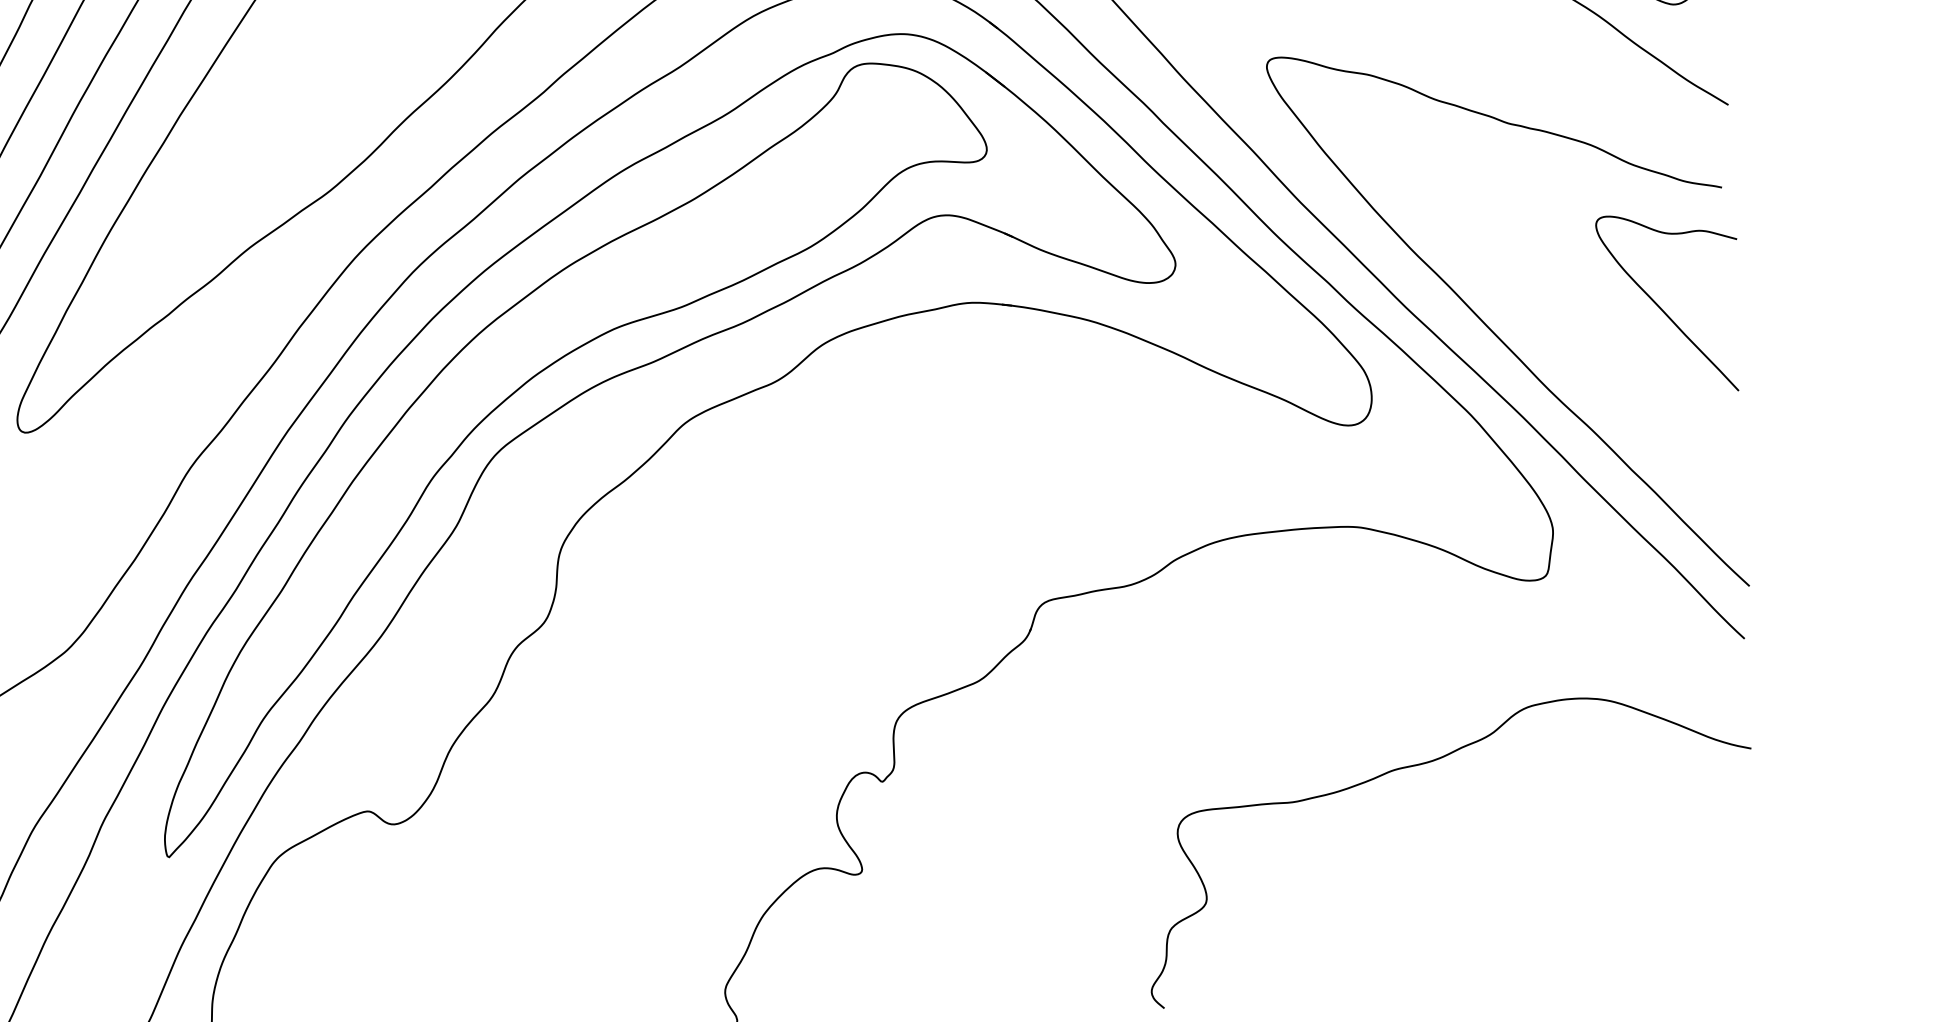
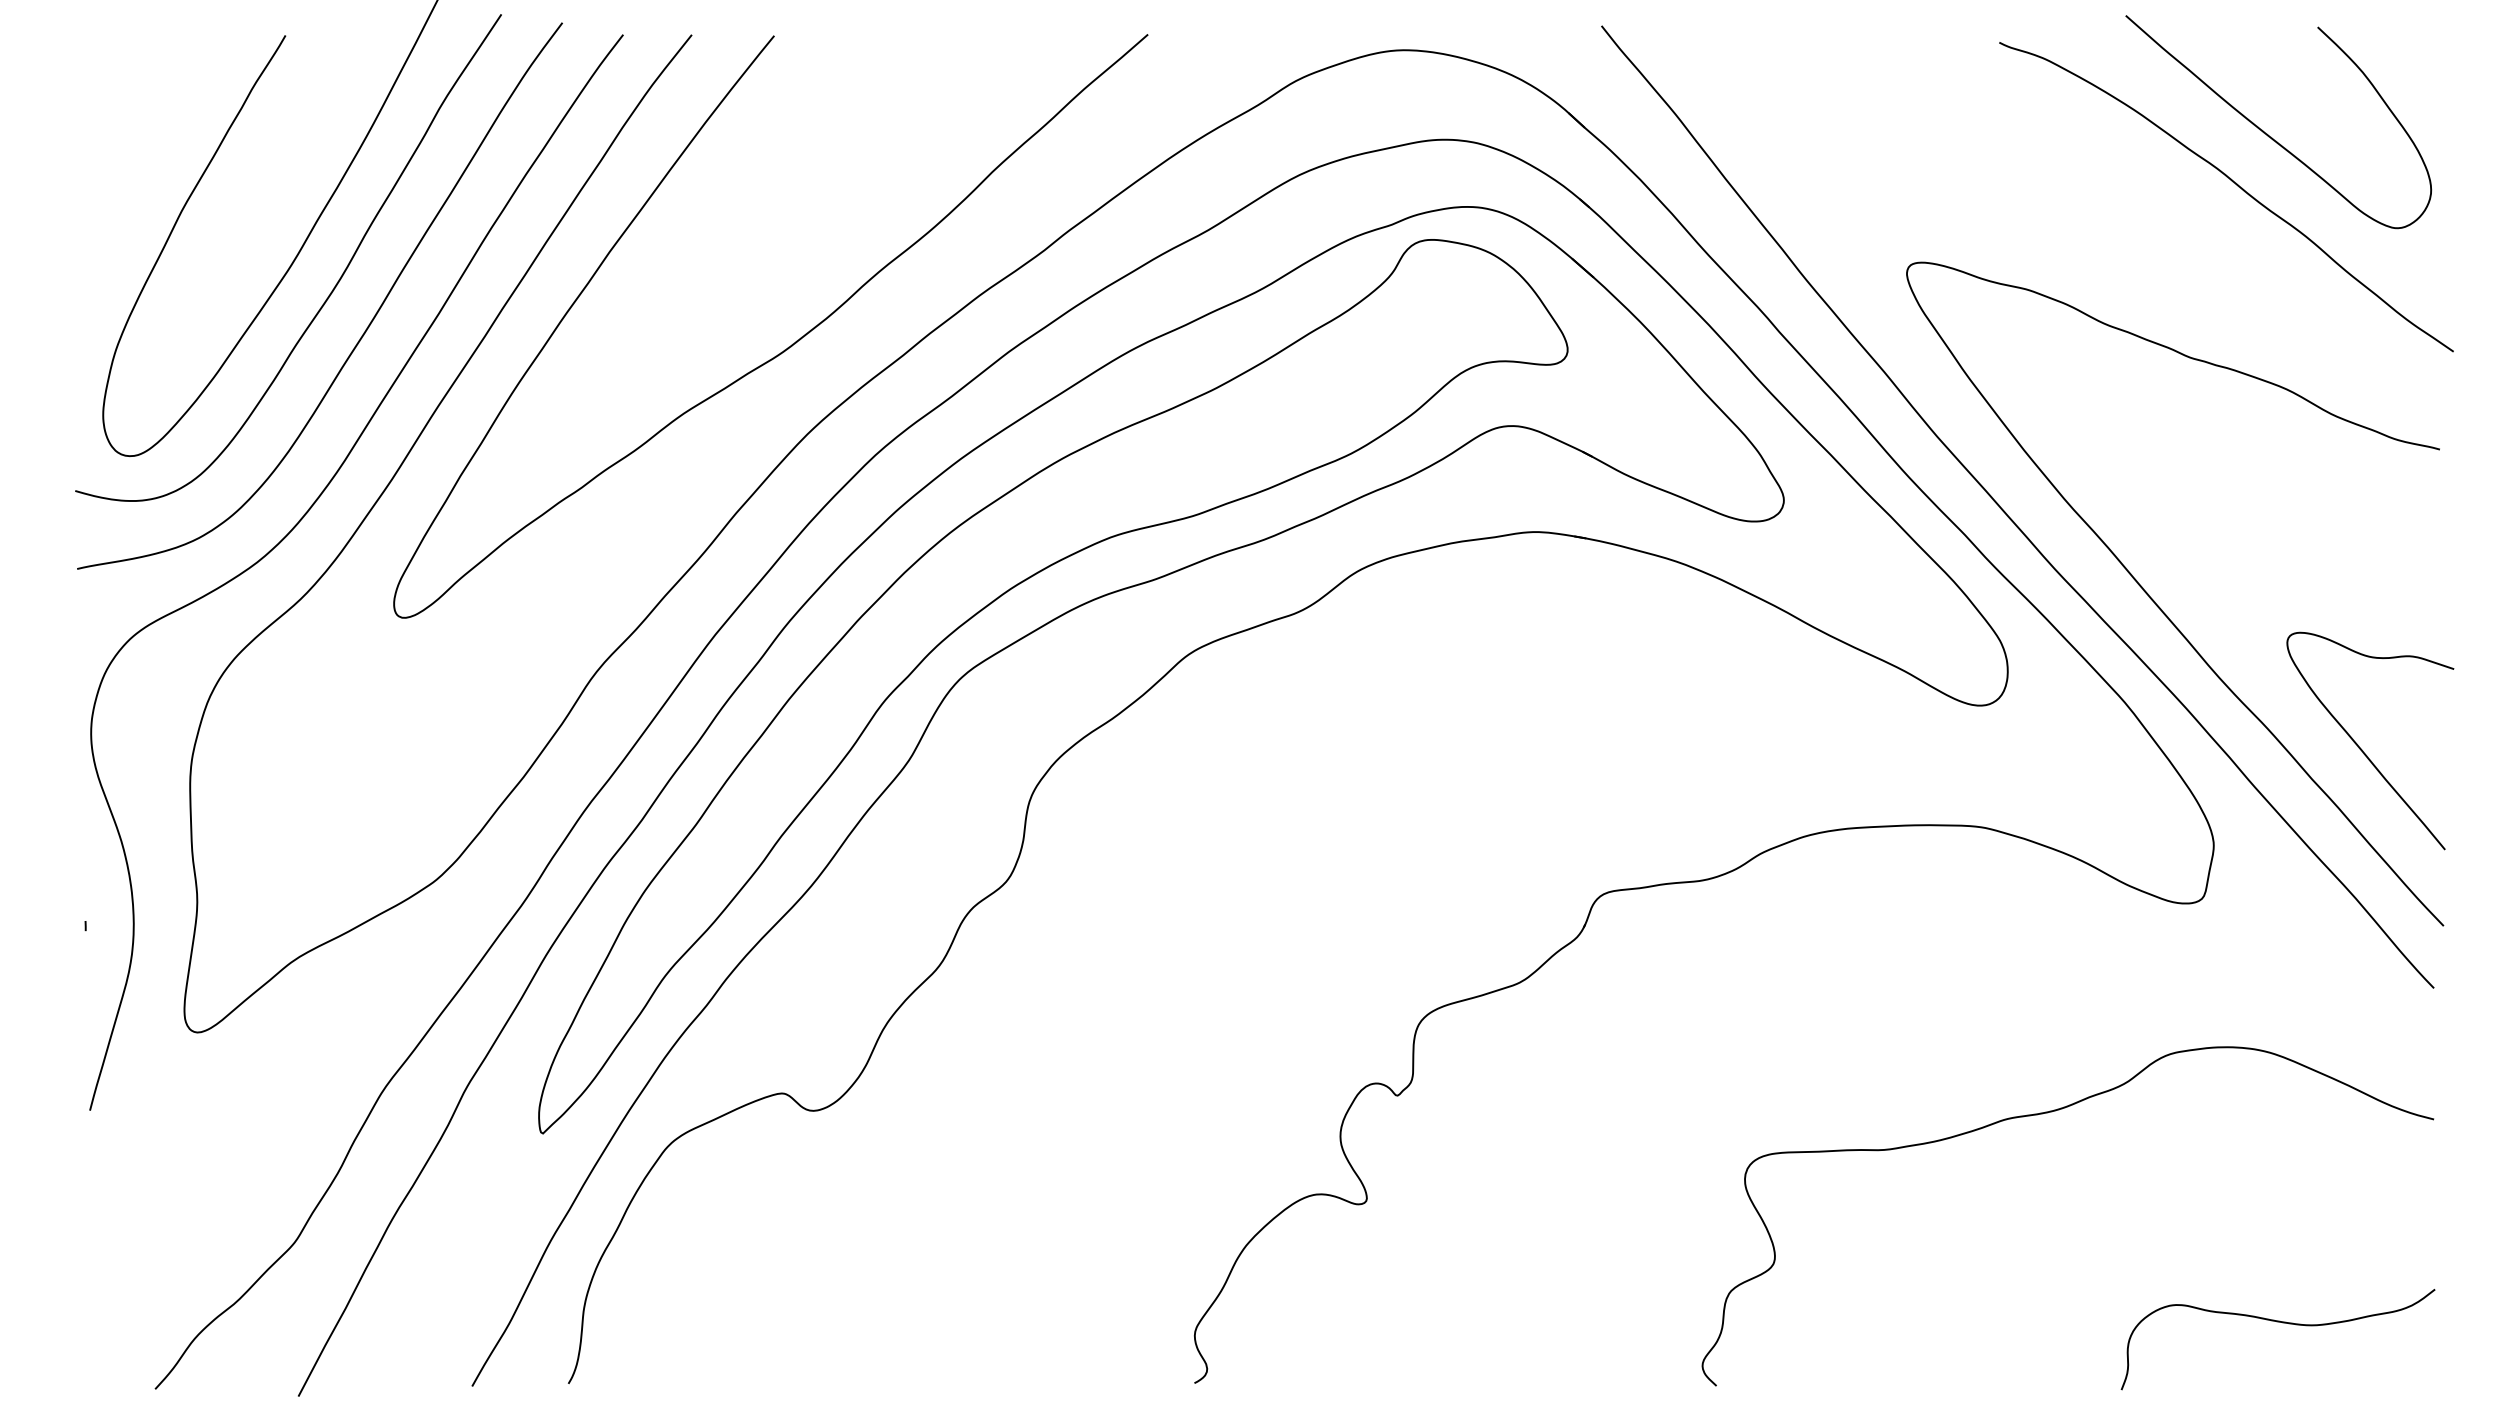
curve: (1663, 310) -> (2361, 748), moved
curve: (1634, 927) -> (2282, 1323), added

